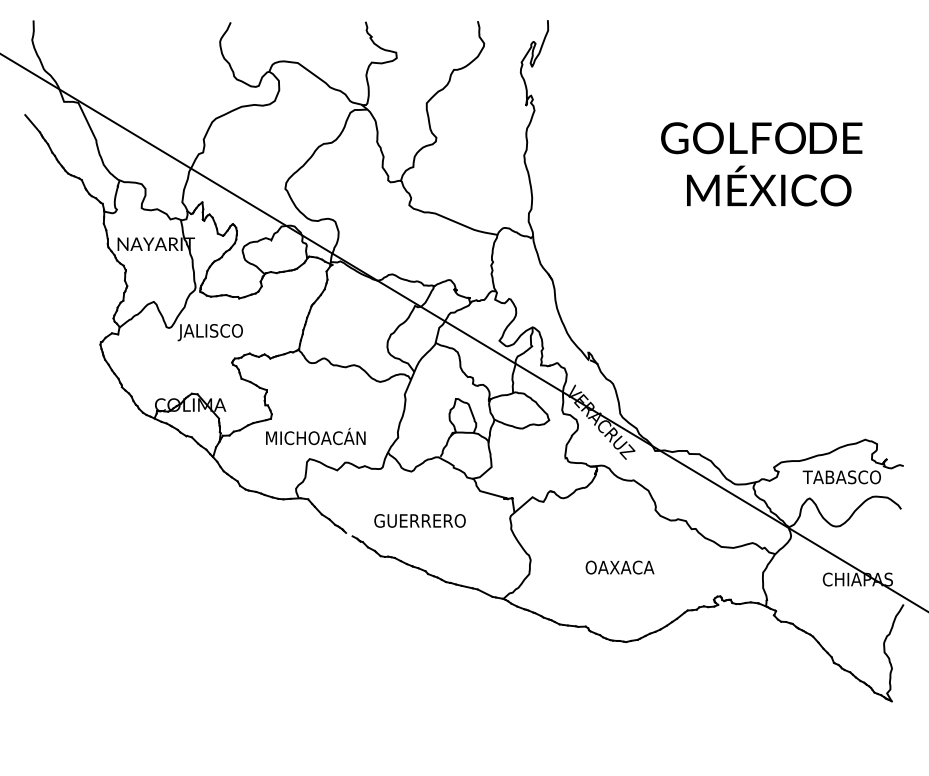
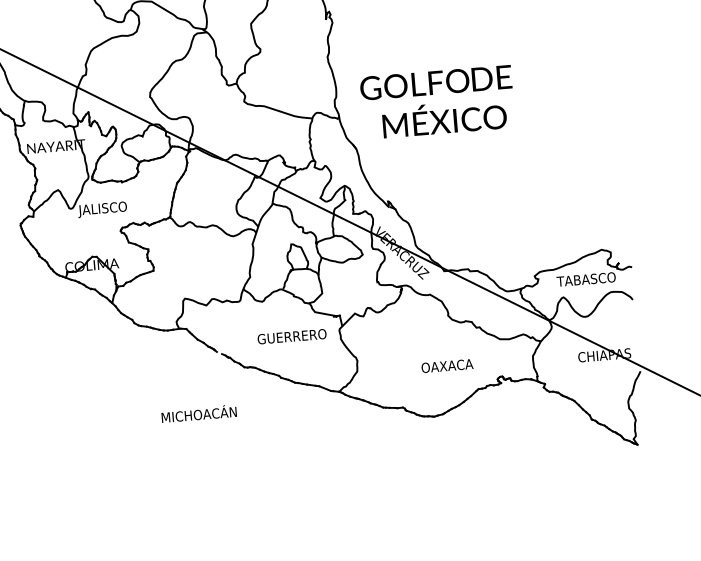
text: (761, 164) -> (437, 102), moved
text: (315, 436) -> (198, 413), moved
text: (419, 520) -> (291, 336), moved
text: (619, 567) -> (447, 366), moved

